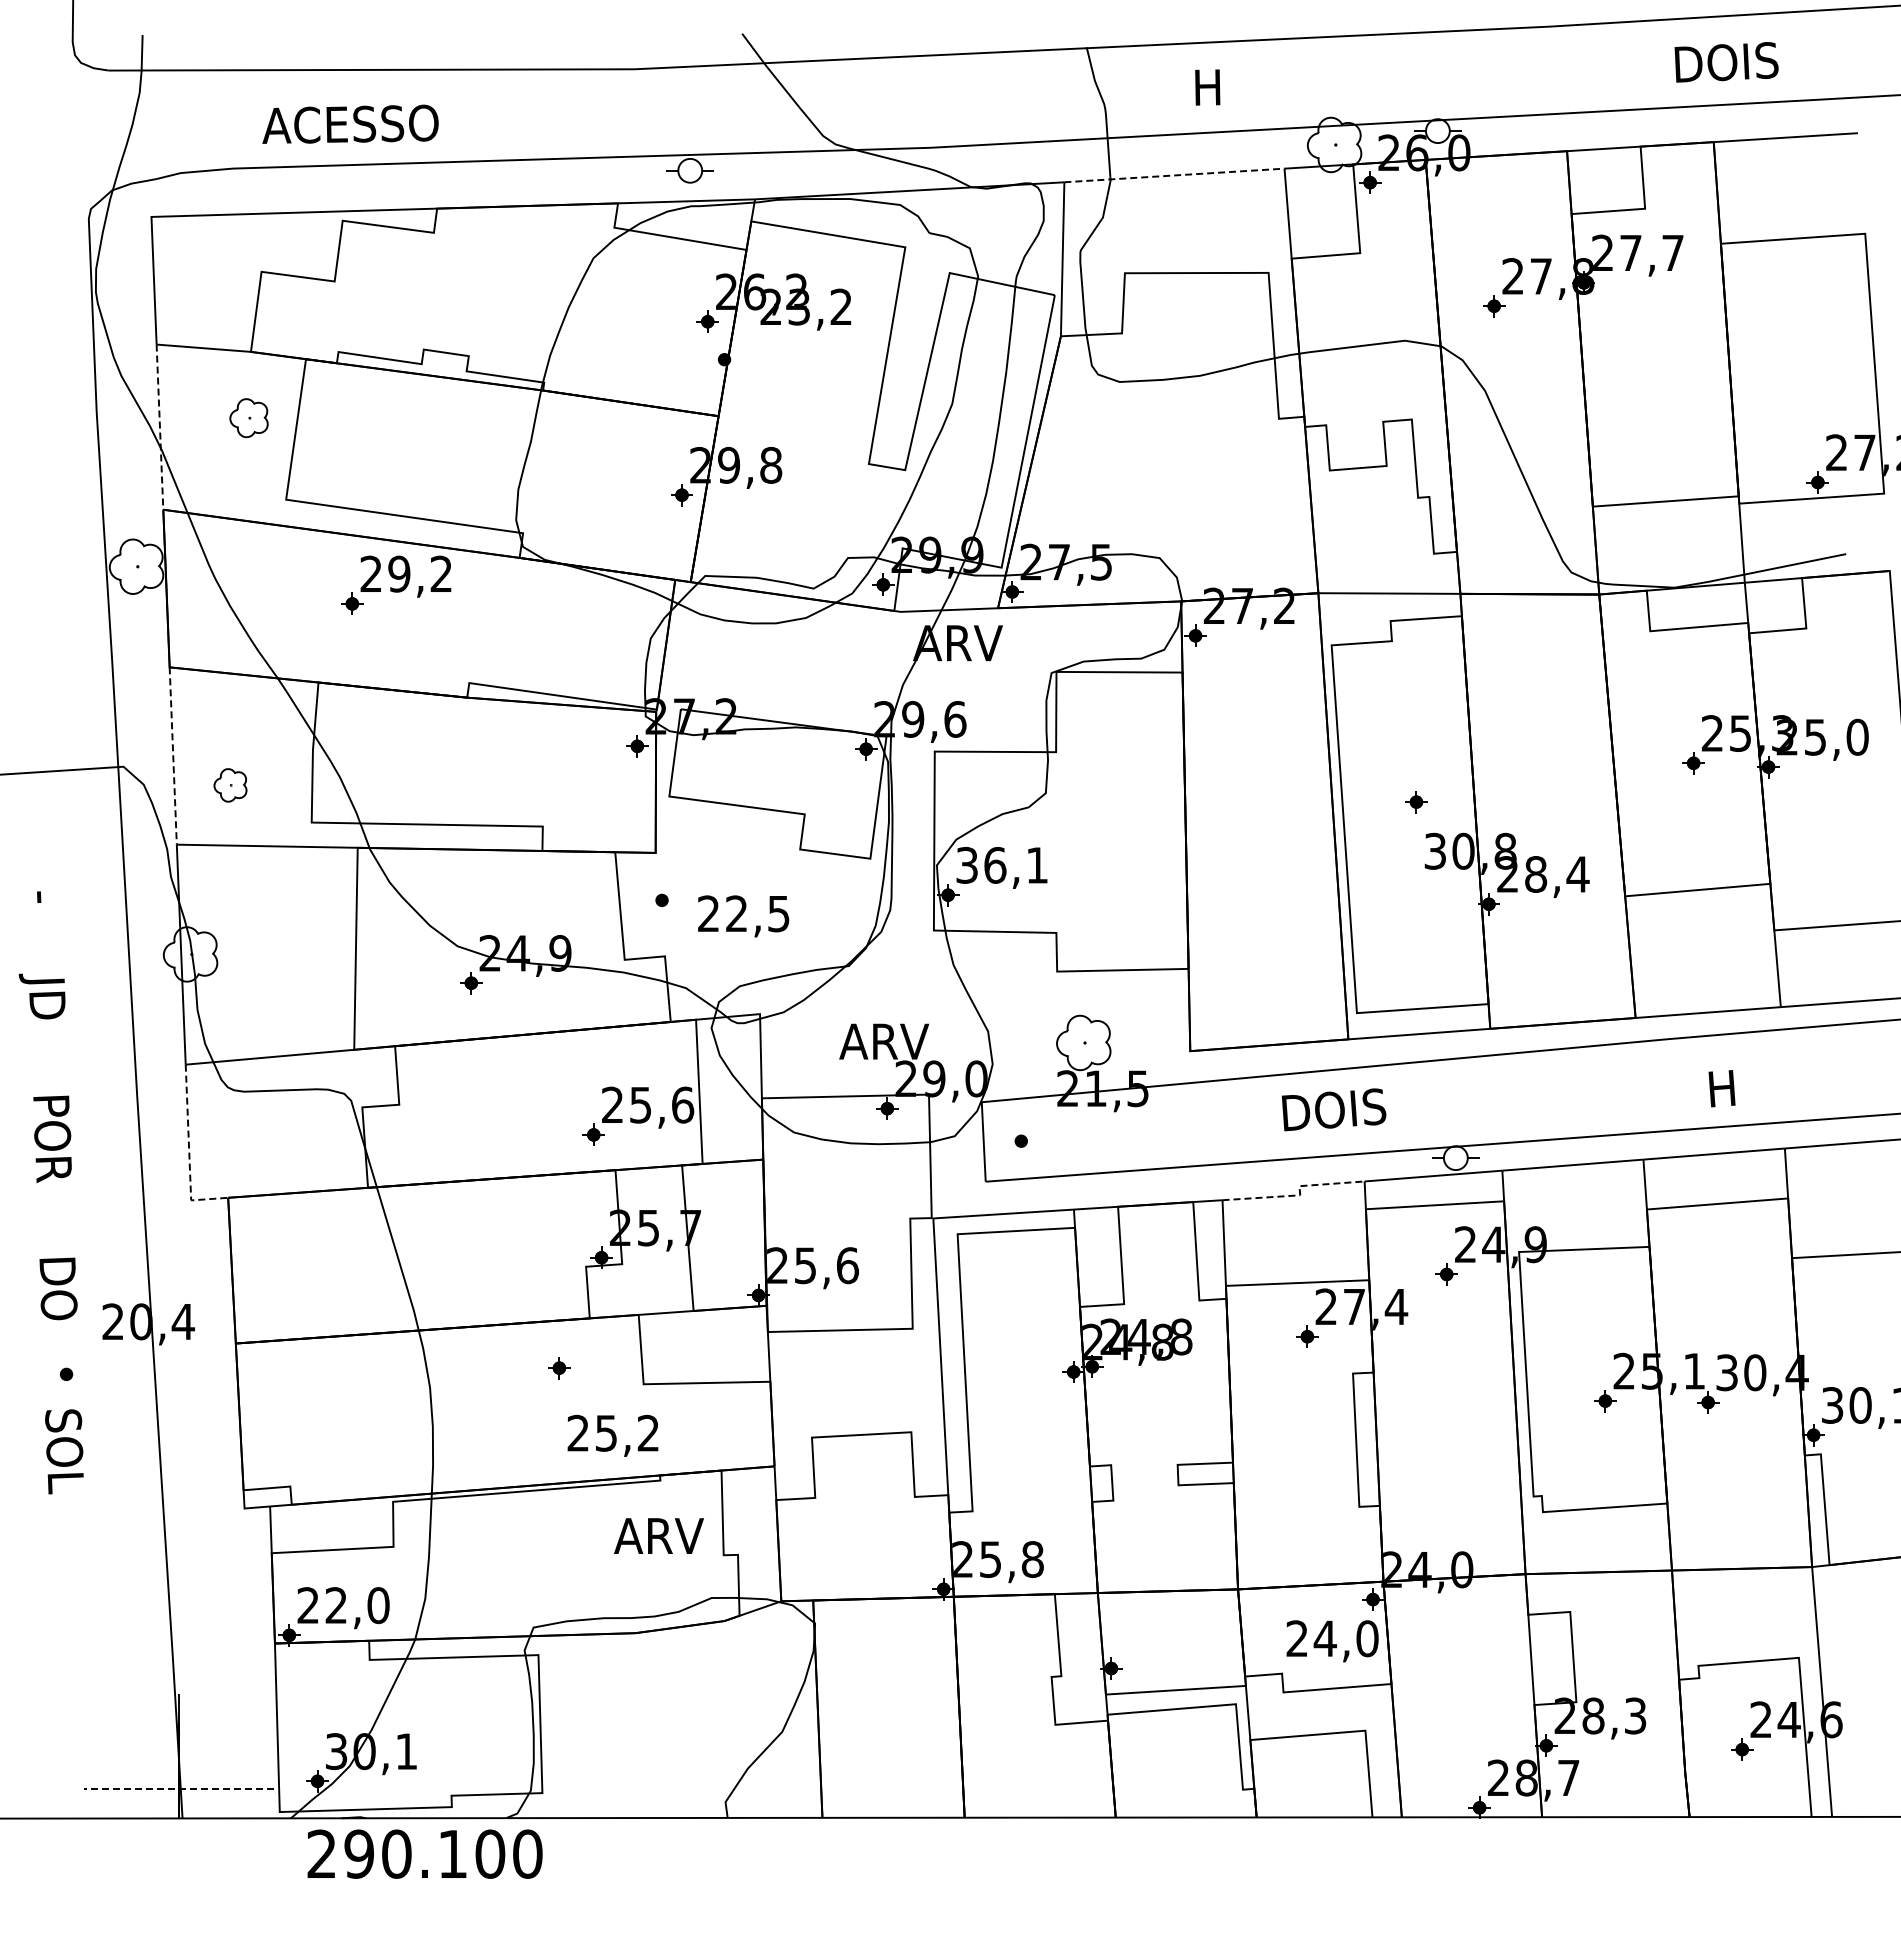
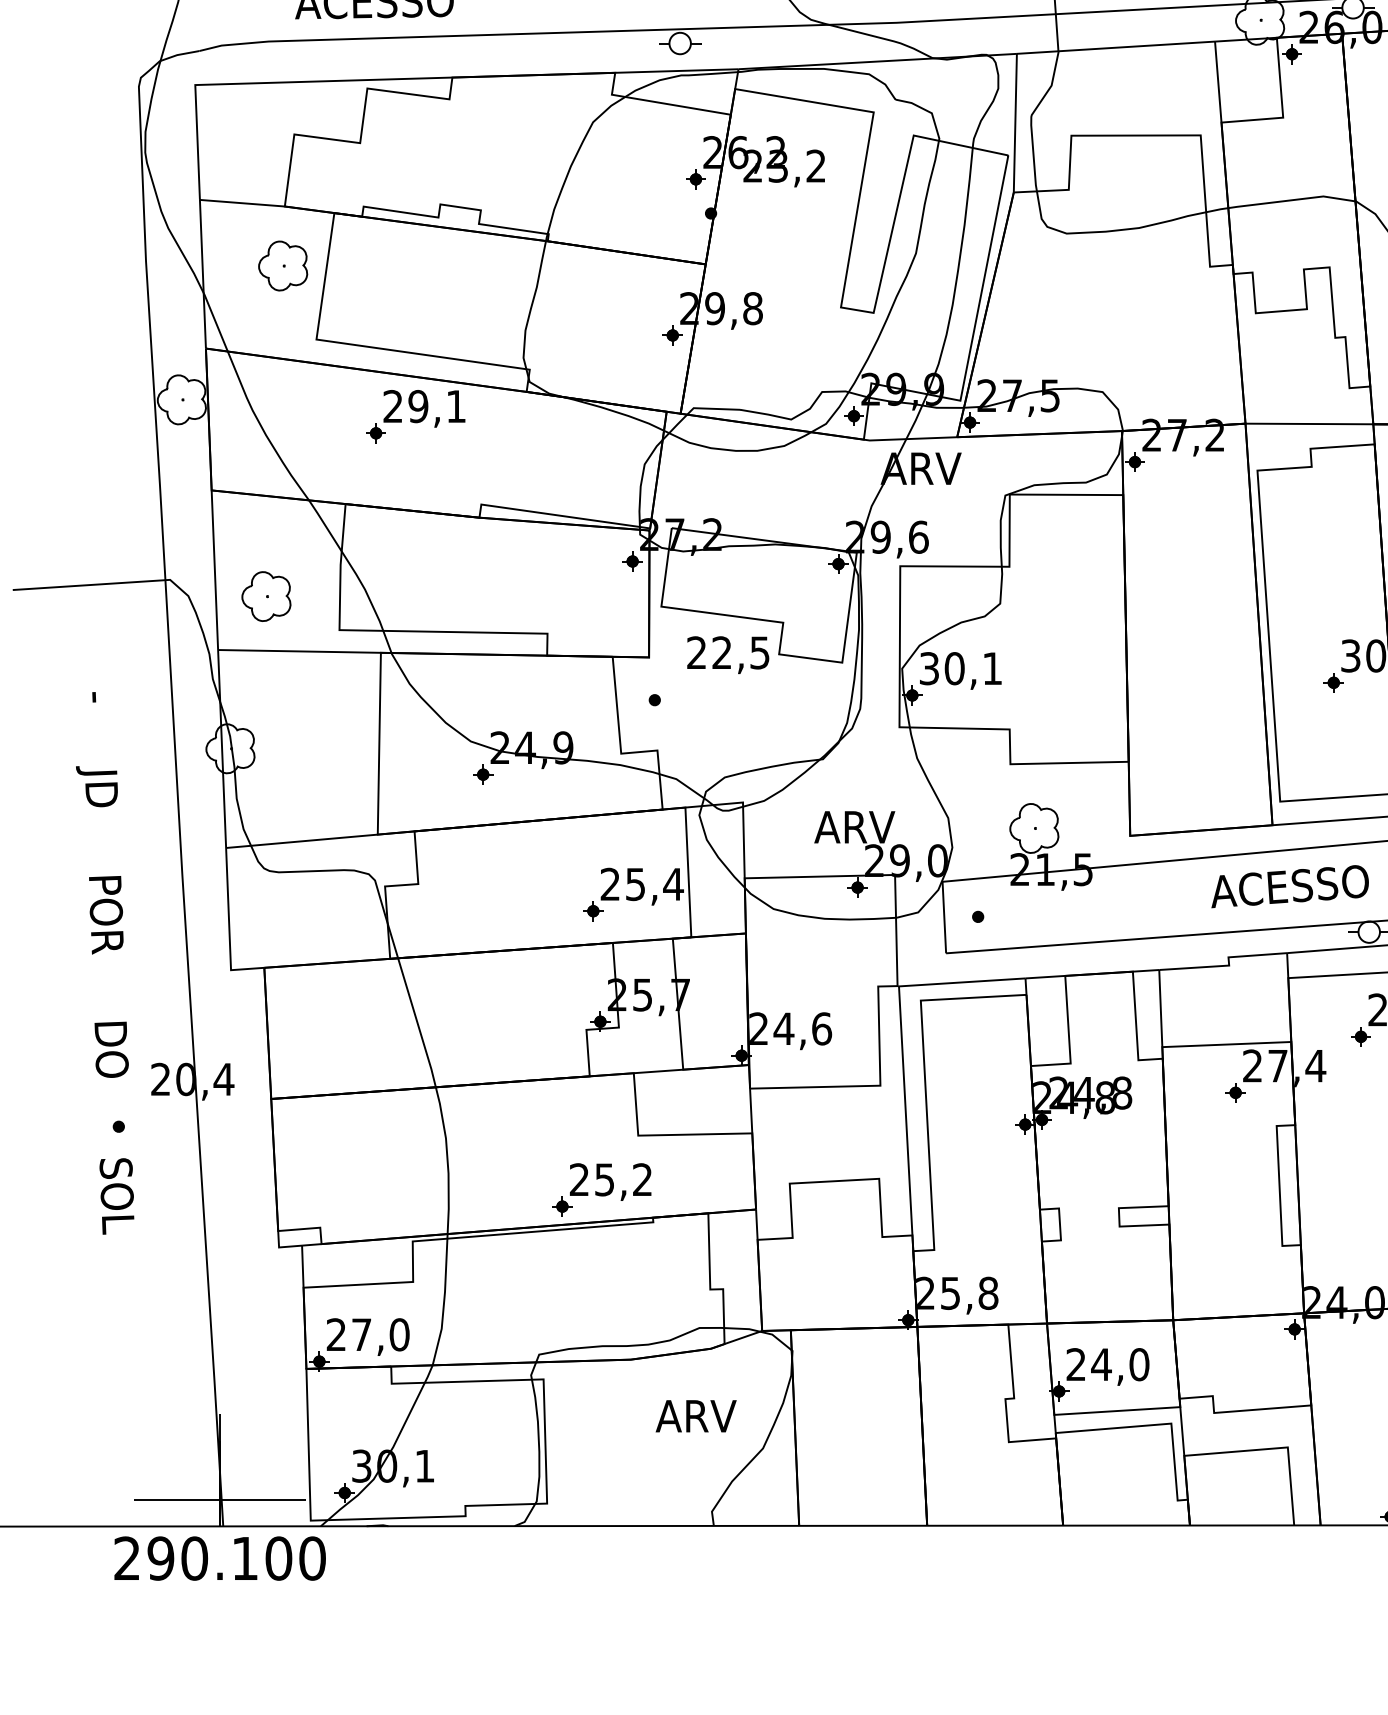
line: (1174, 175) -> (1116, 47), dashed -> solid
part: (248, 418) -> (282, 266), size x1.43
line: (159, 427) -> (202, 274), dashed -> solid
text: (440, 573) -> (455, 405), 29,2 -> 29,1
line: (173, 756) -> (215, 570), dashed -> solid
part: (230, 785) -> (266, 596), size x1.67
part: (1416, 802) -> (1333, 683), moved
text: (995, 865) -> (954, 668), 36,1 -> 30,1
text: (743, 916) -> (728, 655), moved
text: (682, 1104) -> (673, 883), 25,6 -> 25,4
text: (1367, 1107) -> (1289, 886), DOIS -> ACESSO
line: (189, 1152) -> (229, 927), dashed -> solid
line: (1300, 1195) -> (1229, 965), dashed -> solid
text: (805, 1265) -> (783, 1028), 25,6 -> 24,6
part: (559, 1368) -> (562, 1206), moved
text: (658, 1535) -> (695, 1415), moved
text: (335, 1605) -> (360, 1334), 22,0 -> 27,0
text: (1332, 1641) -> (1107, 1367), moved
line: (178, 1789) -> (219, 1500), dashed -> solid
text: (424, 1853) -> (219, 1557), moved

